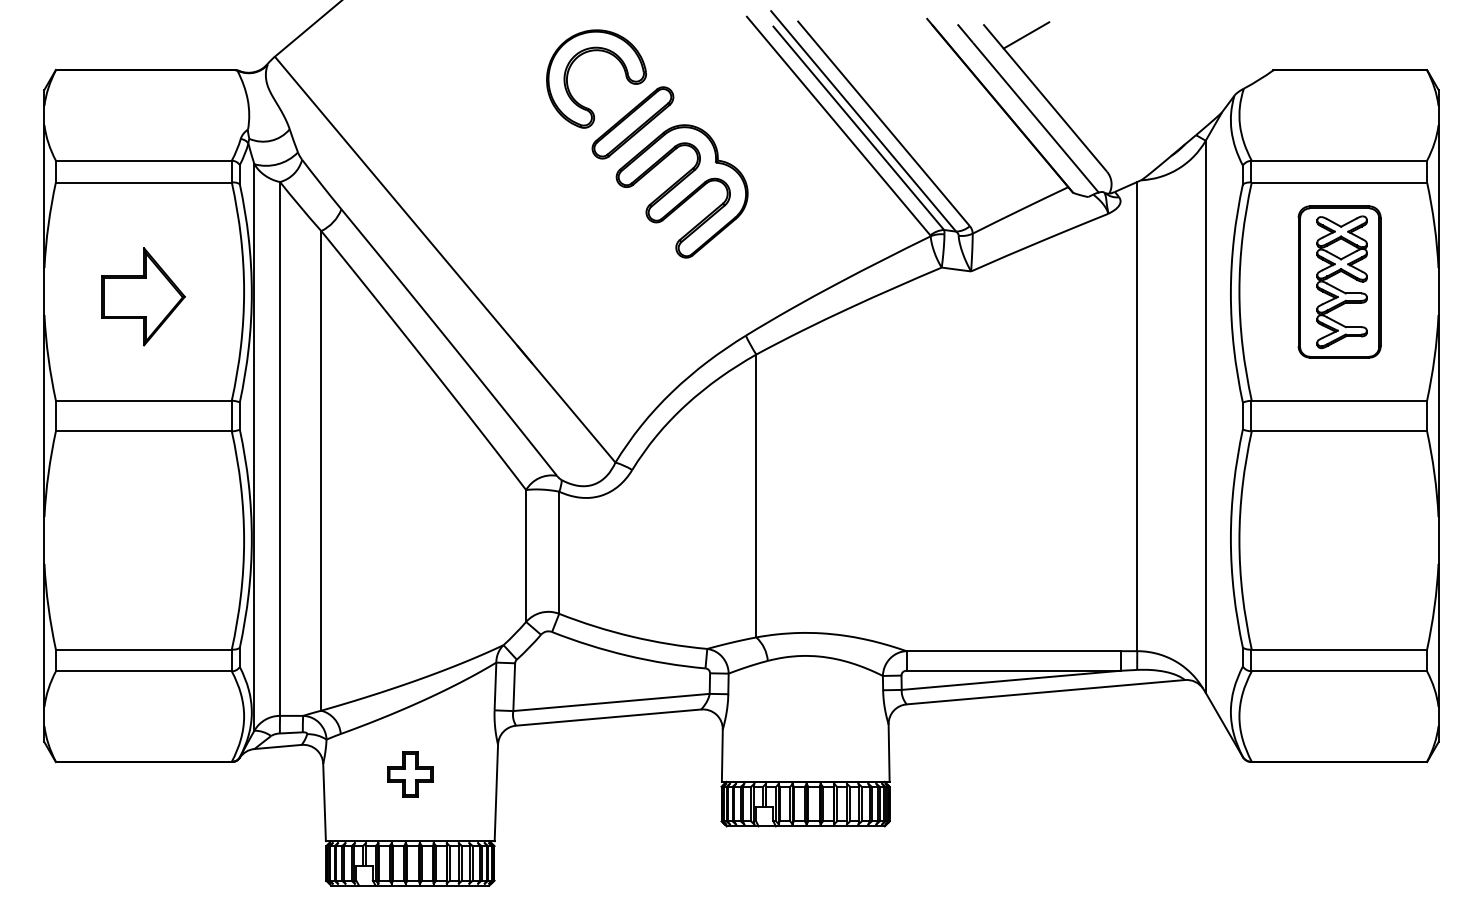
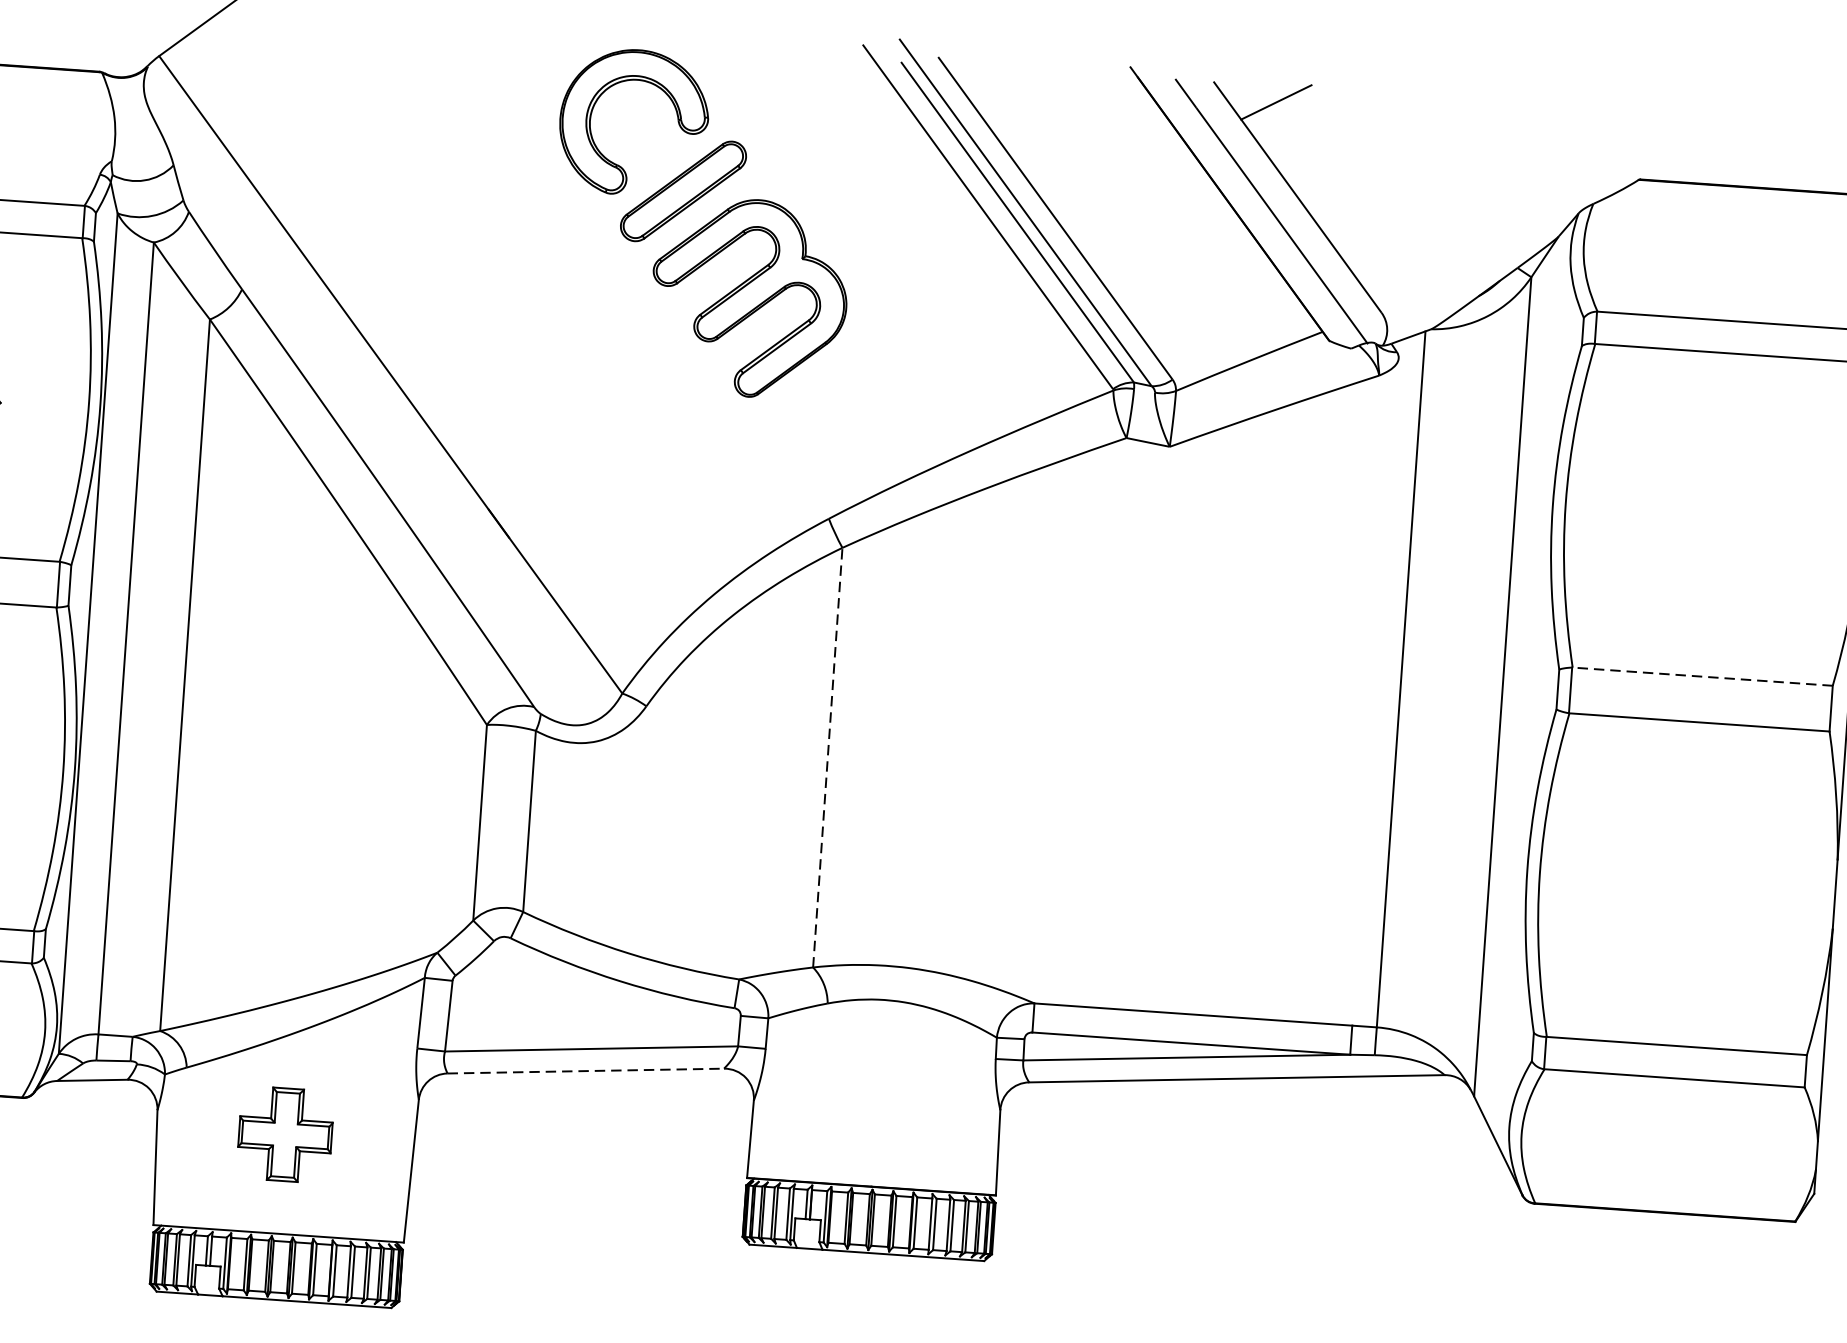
part: (1339, 281) -> (1715, 499), removed
line: (1339, 400) -> (1702, 676), solid -> dashed
line: (756, 495) -> (828, 756), solid -> dashed
line: (608, 717) -> (585, 1070), solid -> dashed
part: (410, 774) -> (285, 1134), size x1.4

